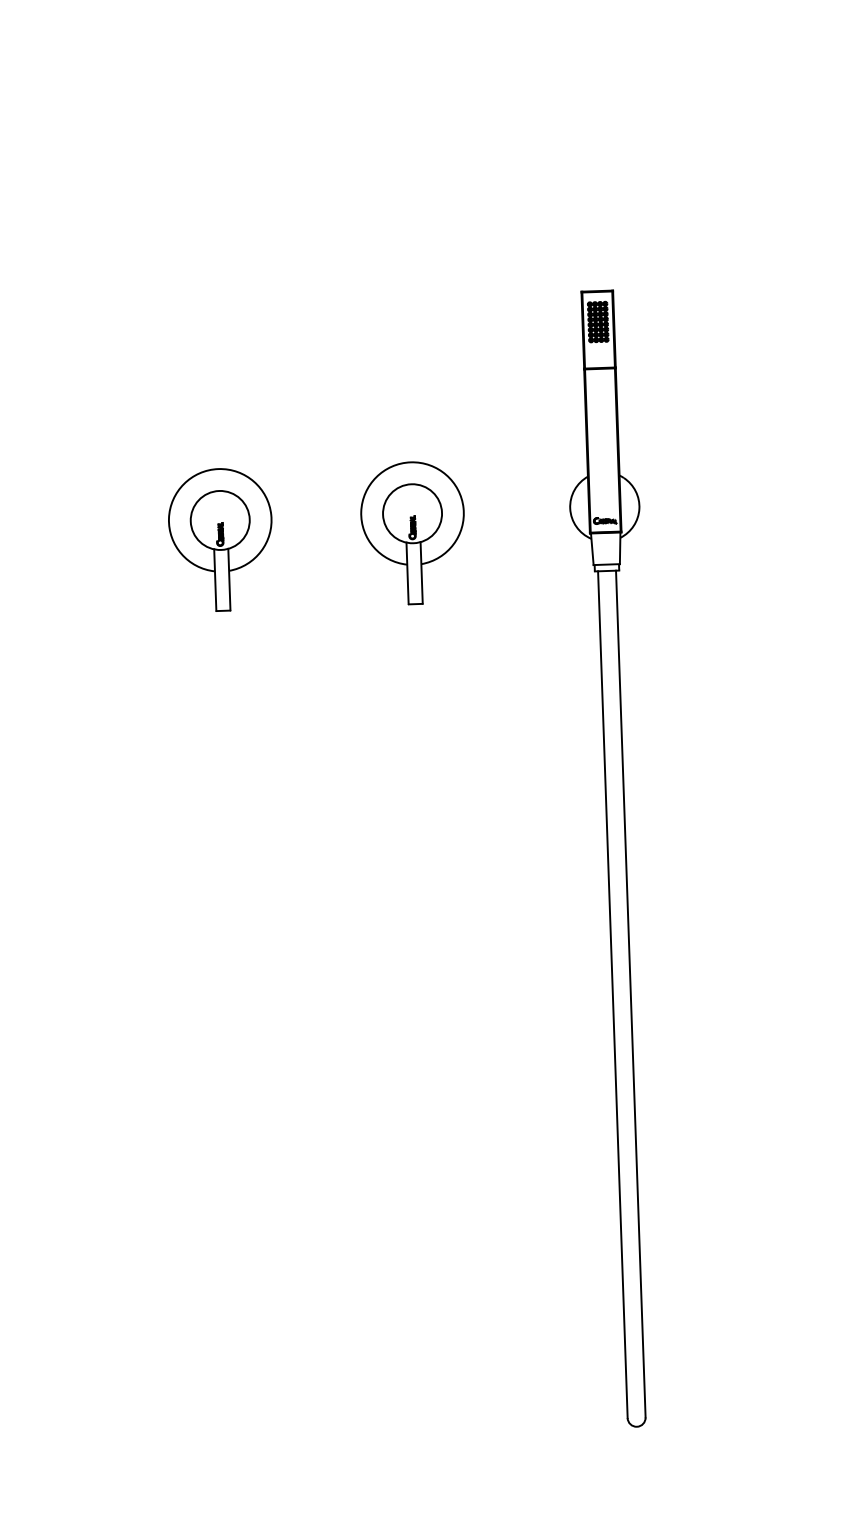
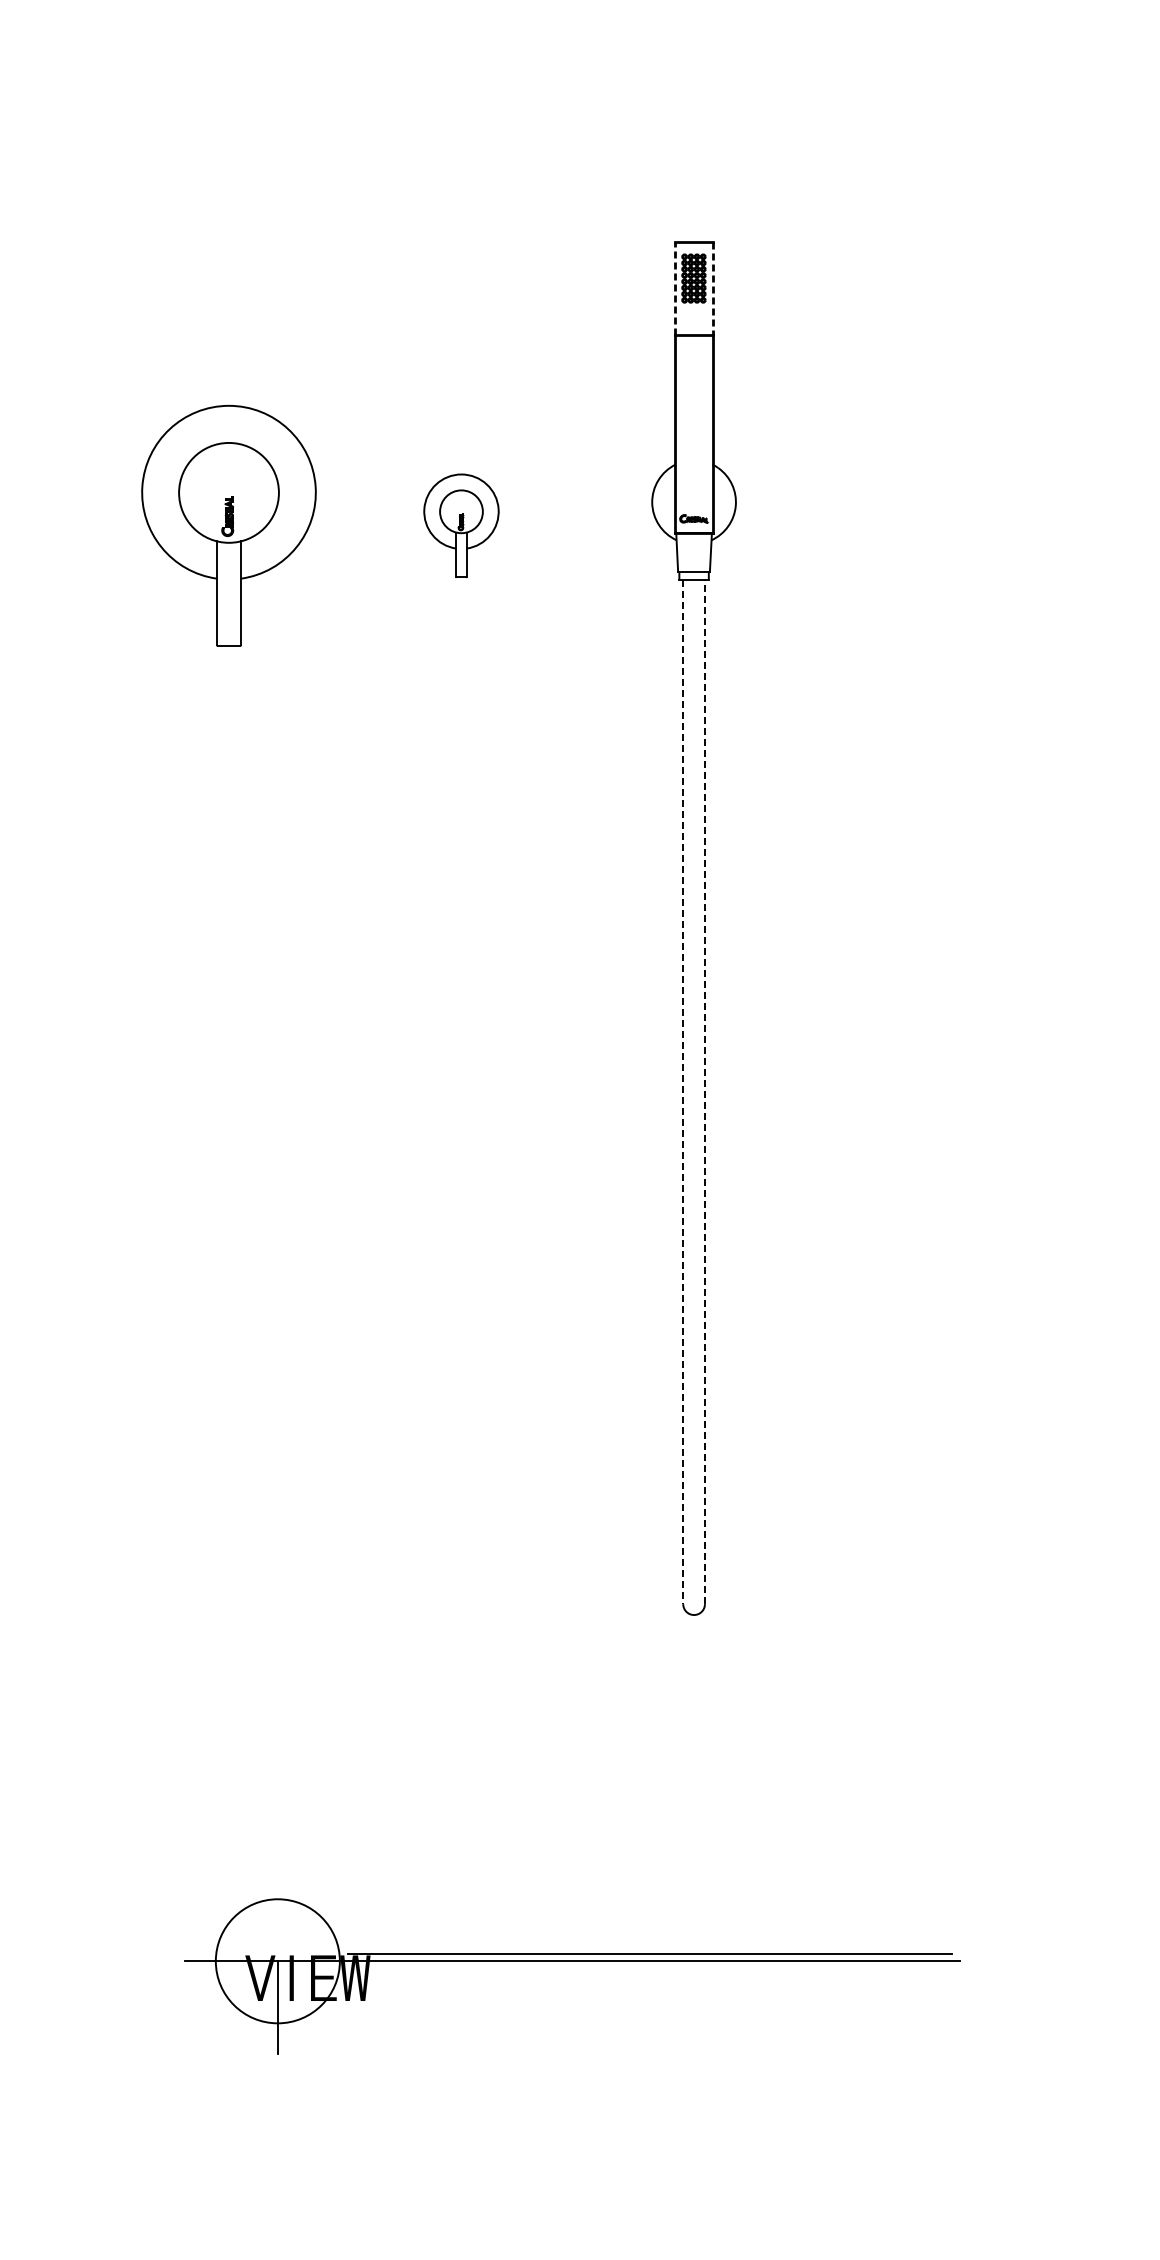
line: (613, 329) -> (712, 288), solid -> dashed
line: (583, 330) -> (675, 288), solid -> dashed
part: (413, 532) -> (461, 525), size x0.6
part: (220, 539) -> (228, 525), size x1.4
line: (630, 993) -> (704, 1091), solid -> dashed
line: (613, 995) -> (683, 1092), solid -> dashed

